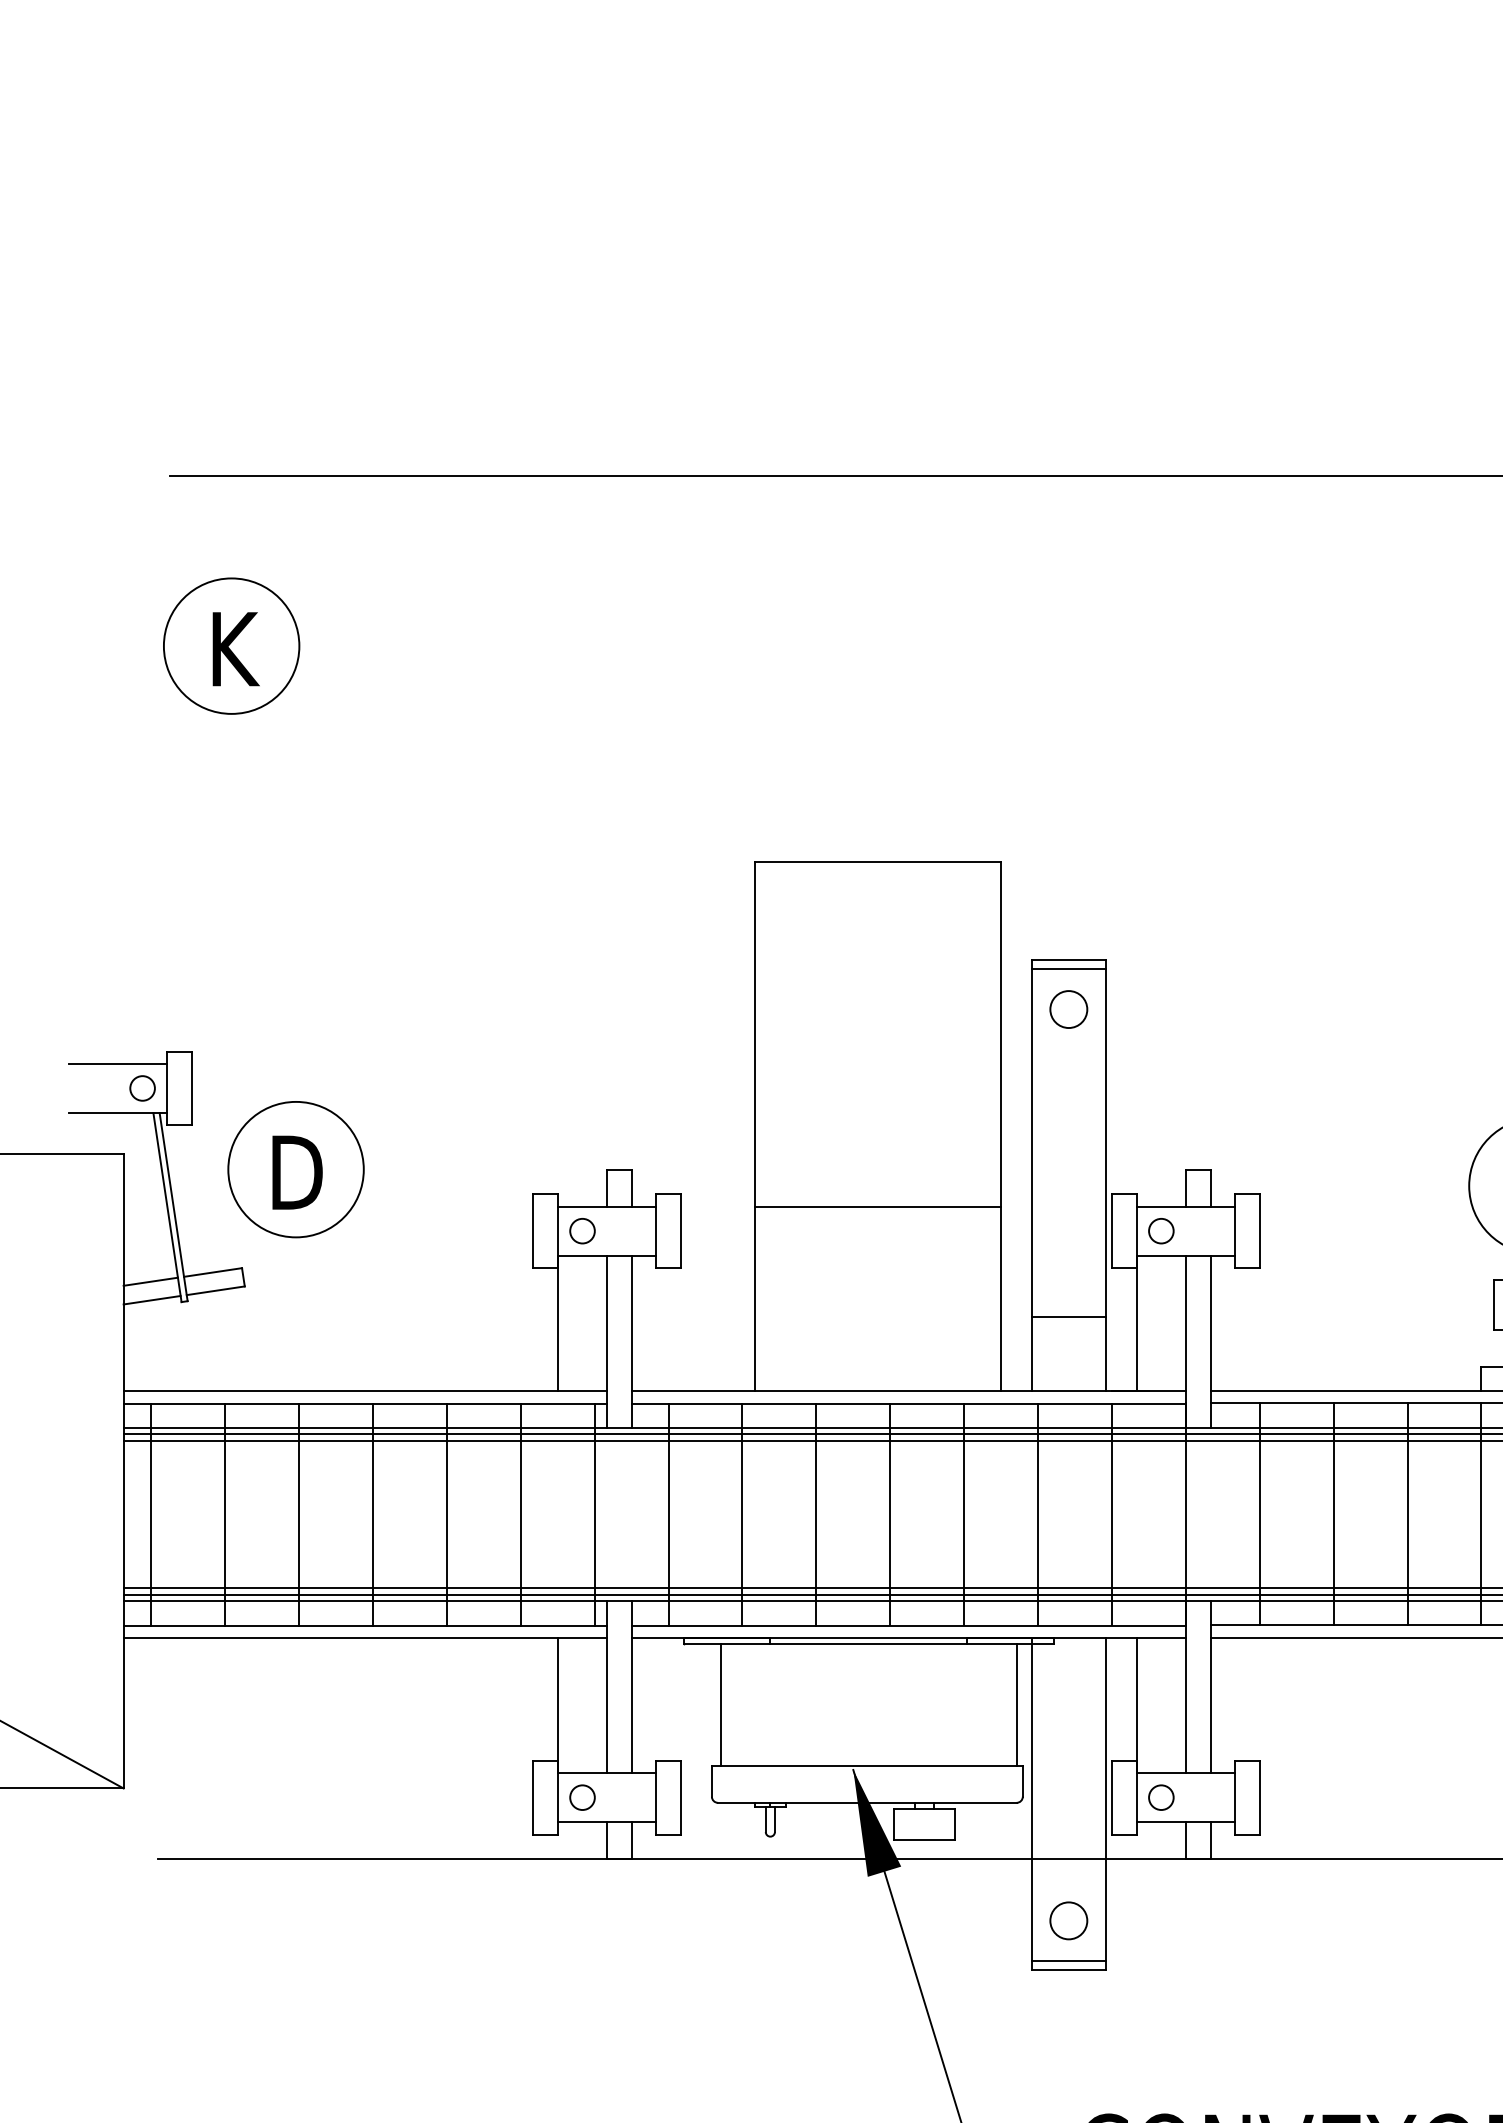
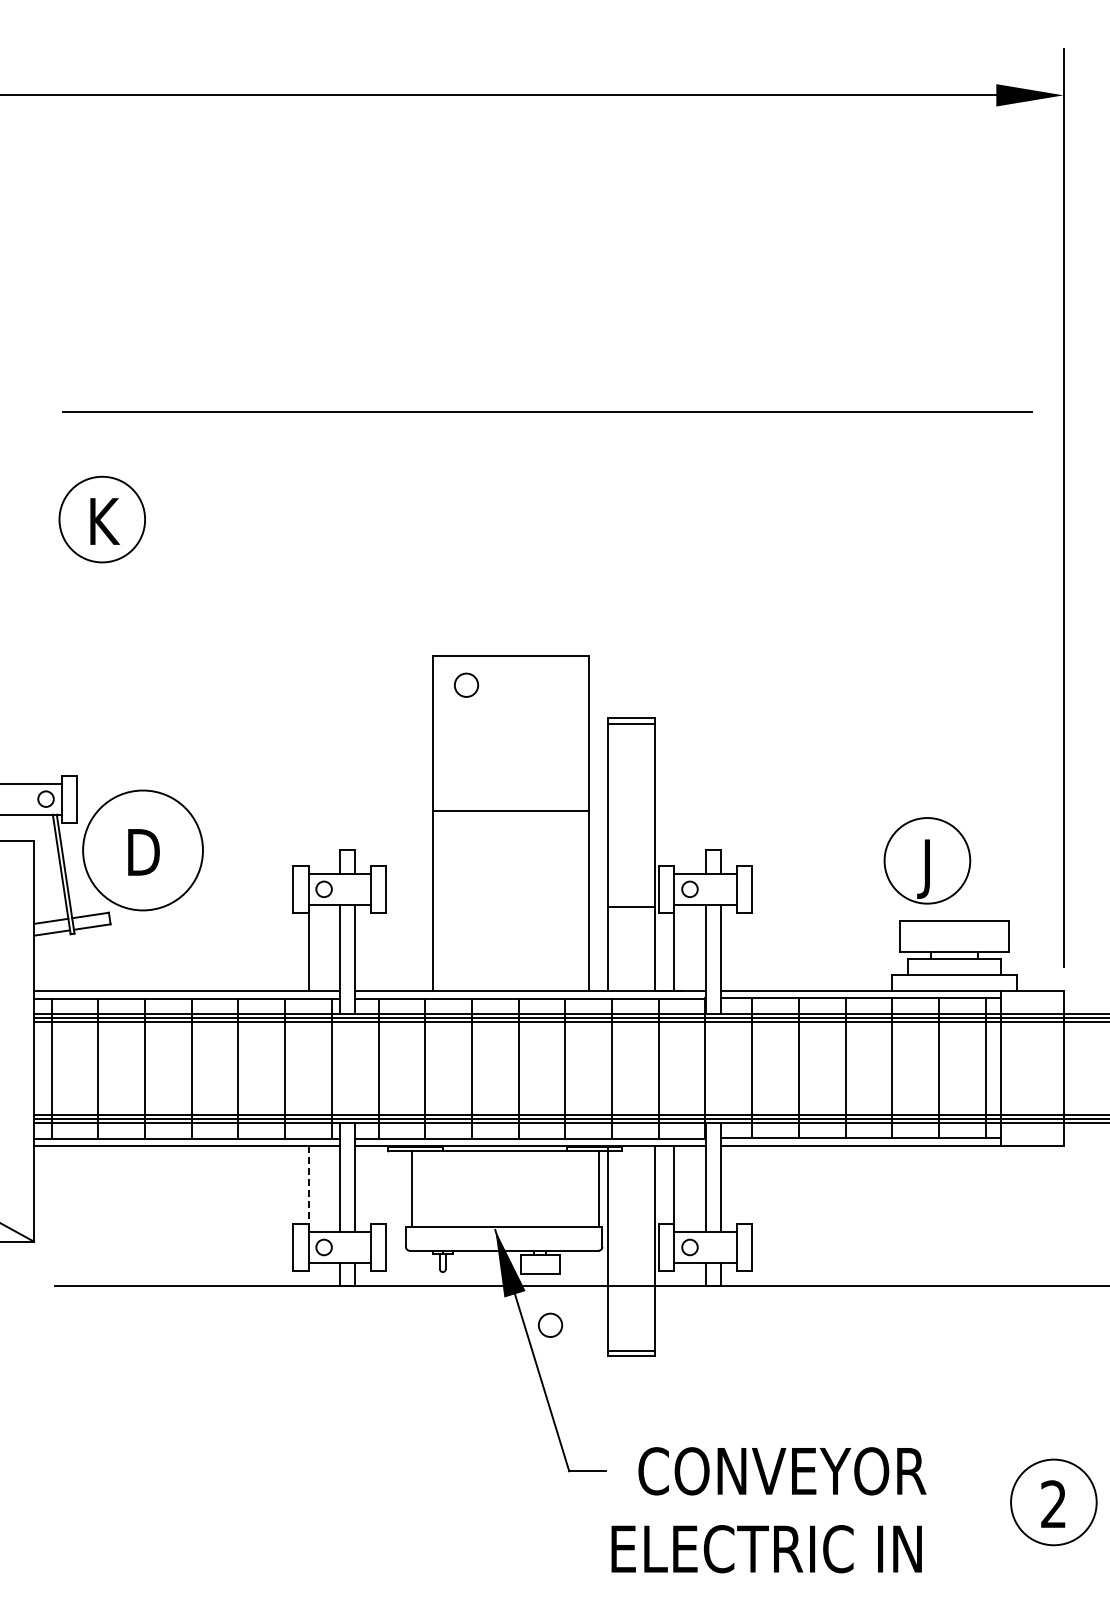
circle: (1068, 1008) -> (466, 684), moved
circle: (295, 1169) -> (142, 850), size x1.4
line: (877, 1206) -> (510, 810), moved
line: (1068, 1316) -> (631, 906), moved
line: (557, 1705) -> (308, 1189), solid -> dashed
circle: (1068, 1919) -> (550, 1324), moved

